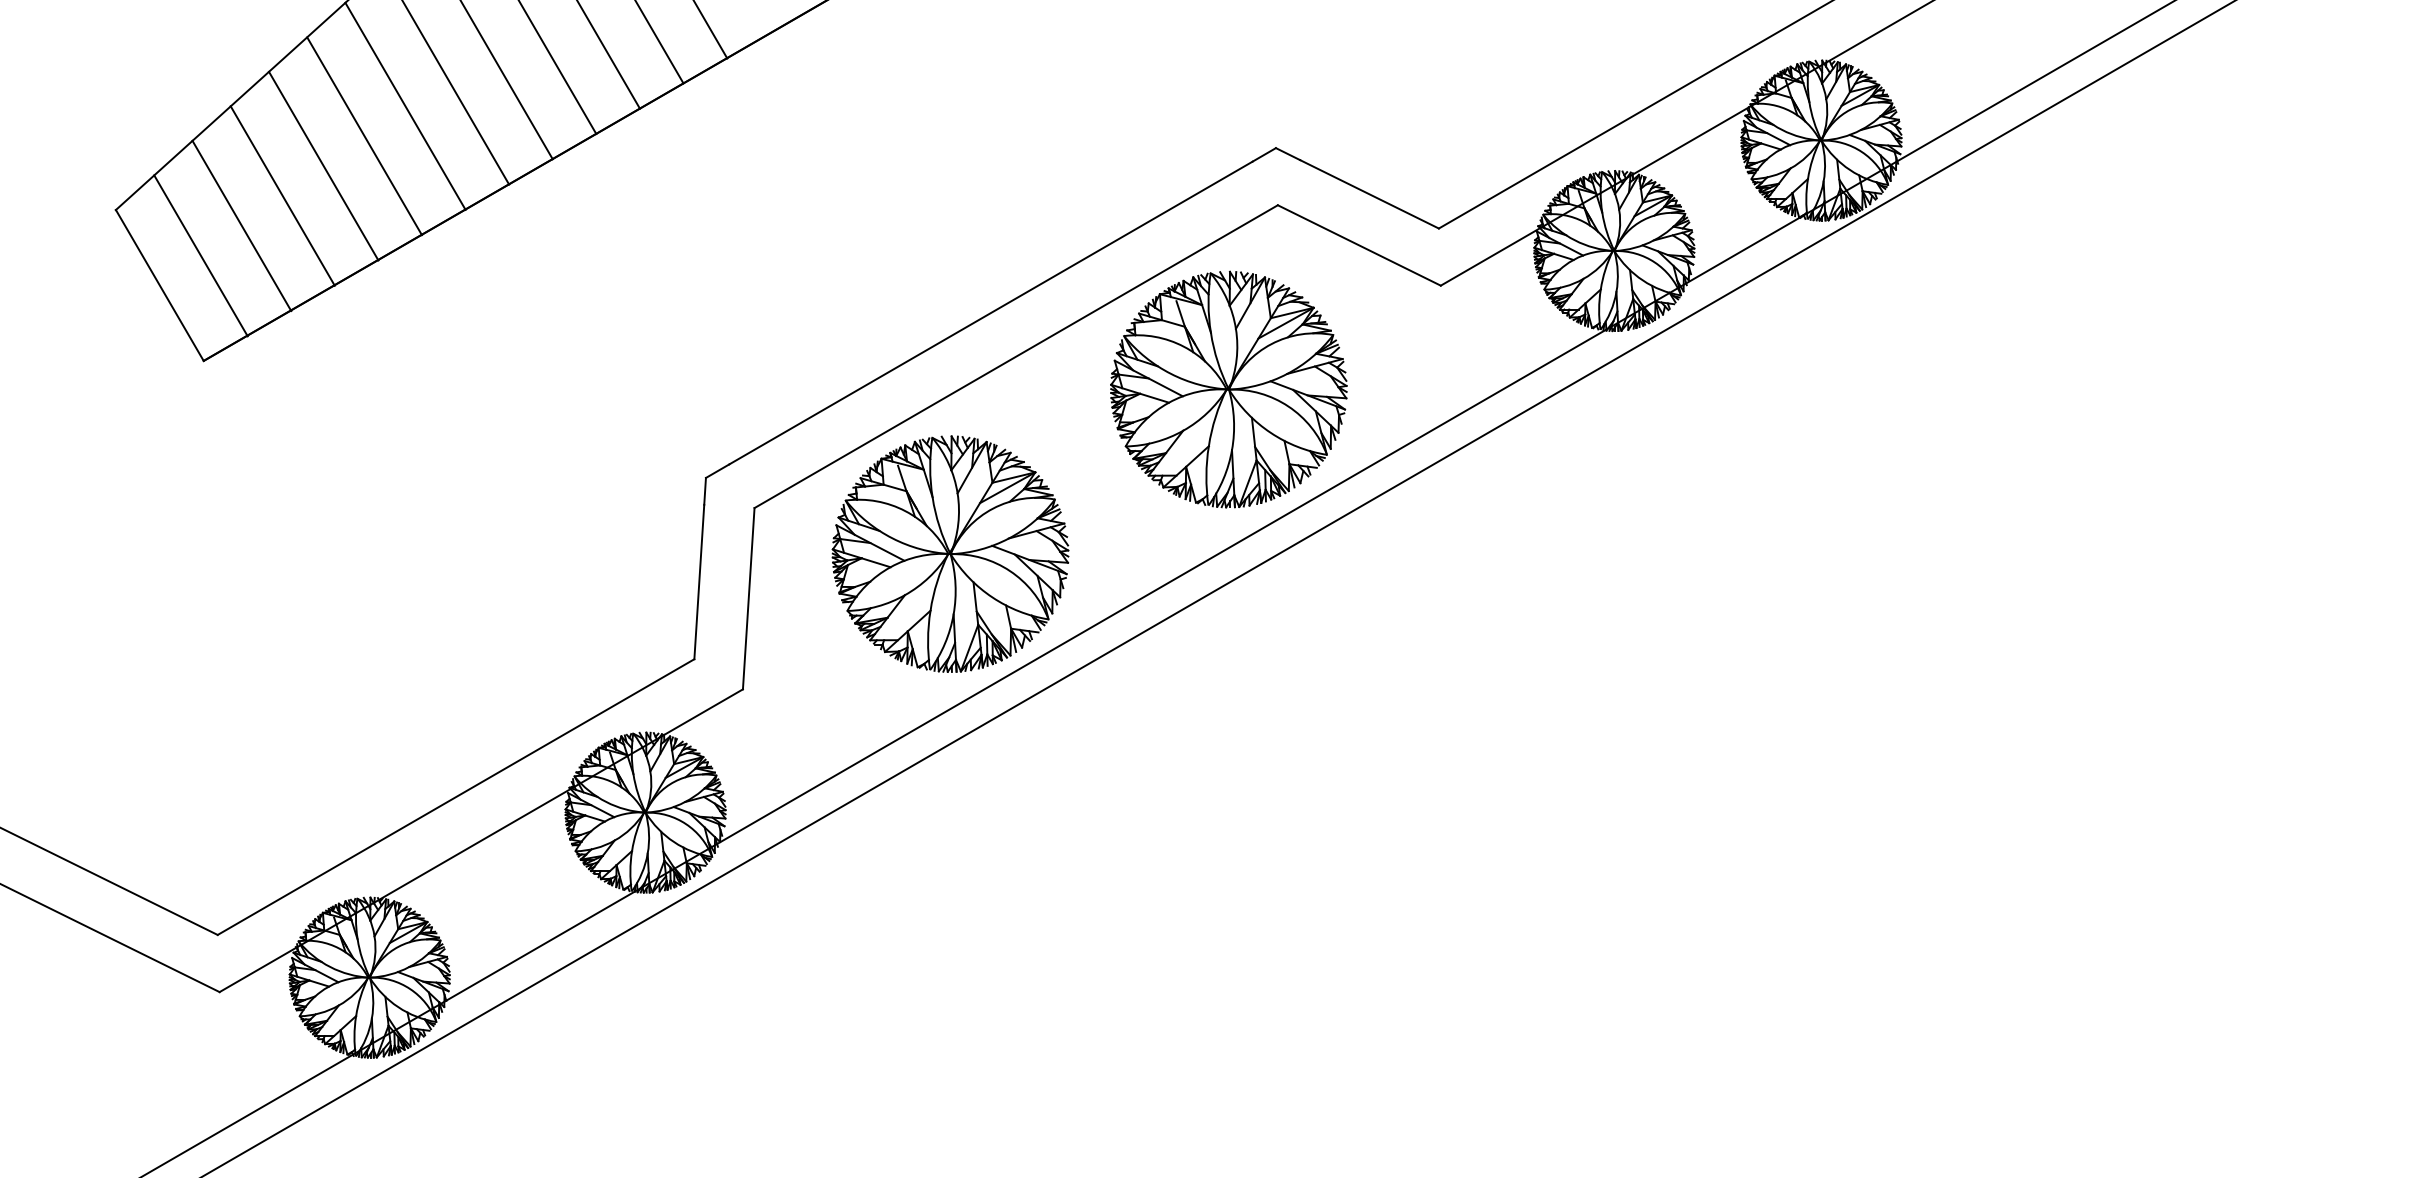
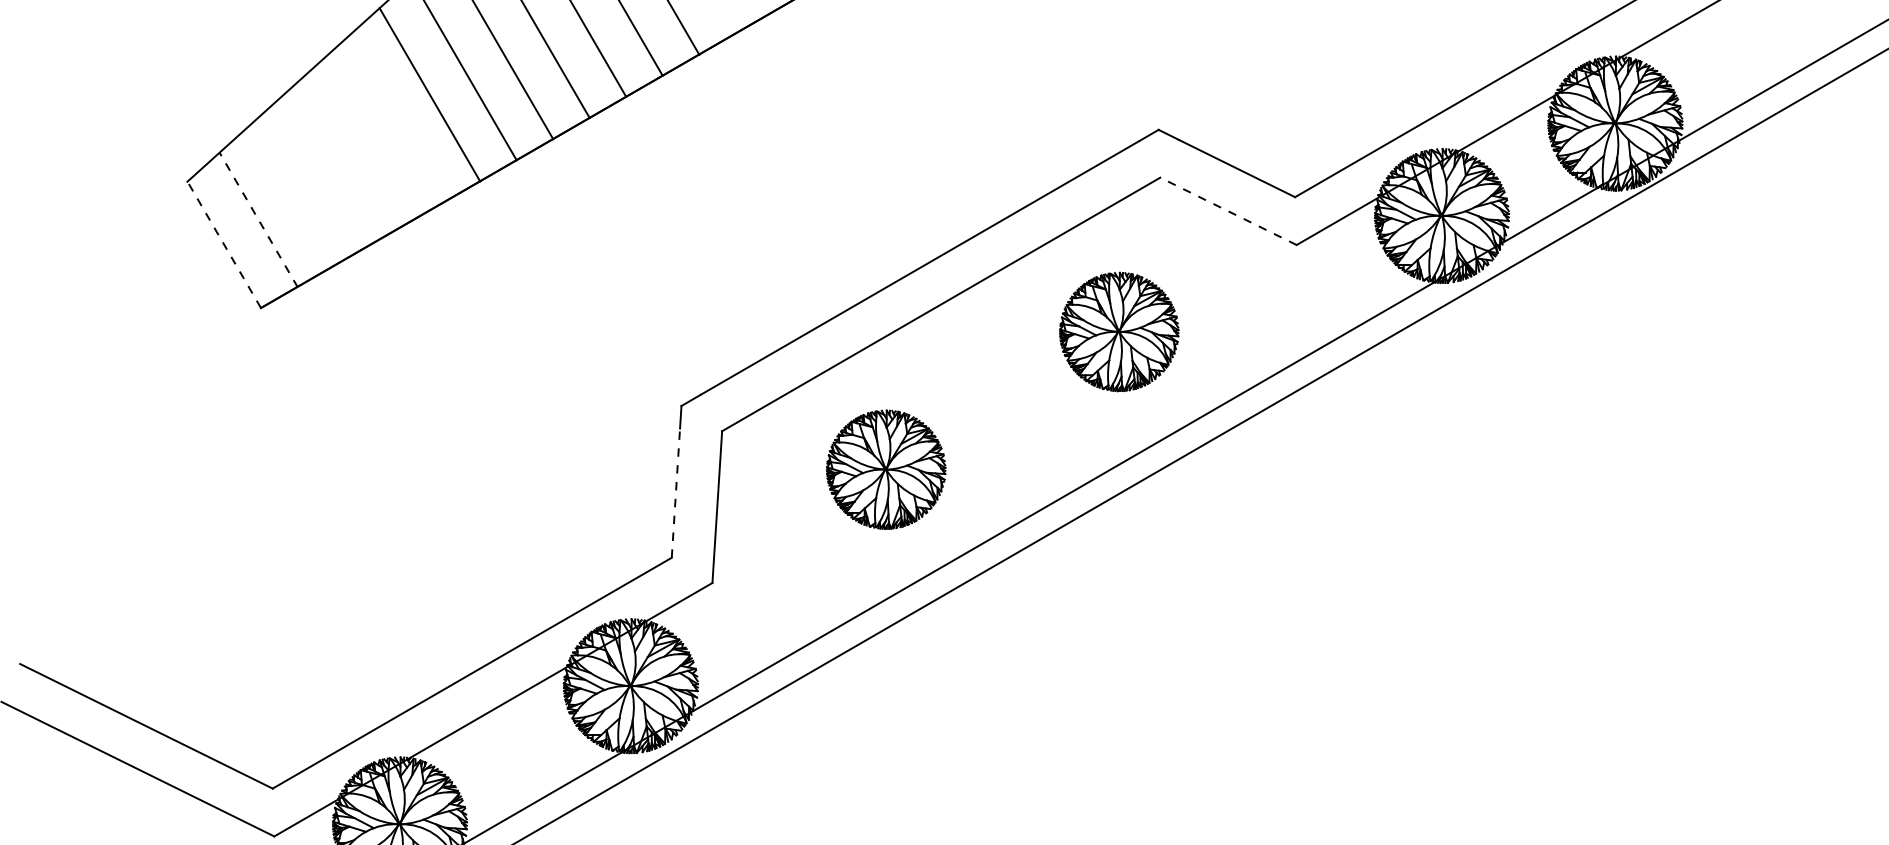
line: (364, 136) -> (395, 120), removed
line: (323, 165) -> (361, 144), removed
line: (282, 195) -> (326, 169), removed
line: (241, 225) -> (292, 194), removed
line: (1359, 245) -> (1228, 211), solid -> dashed
line: (200, 255) -> (258, 219), solid -> dashed
line: (159, 285) -> (223, 244), solid -> dashed
part: (1228, 389) -> (1118, 331), size x0.6
part: (950, 553) -> (886, 469), size x0.6
line: (699, 581) -> (676, 492), solid -> dashed

